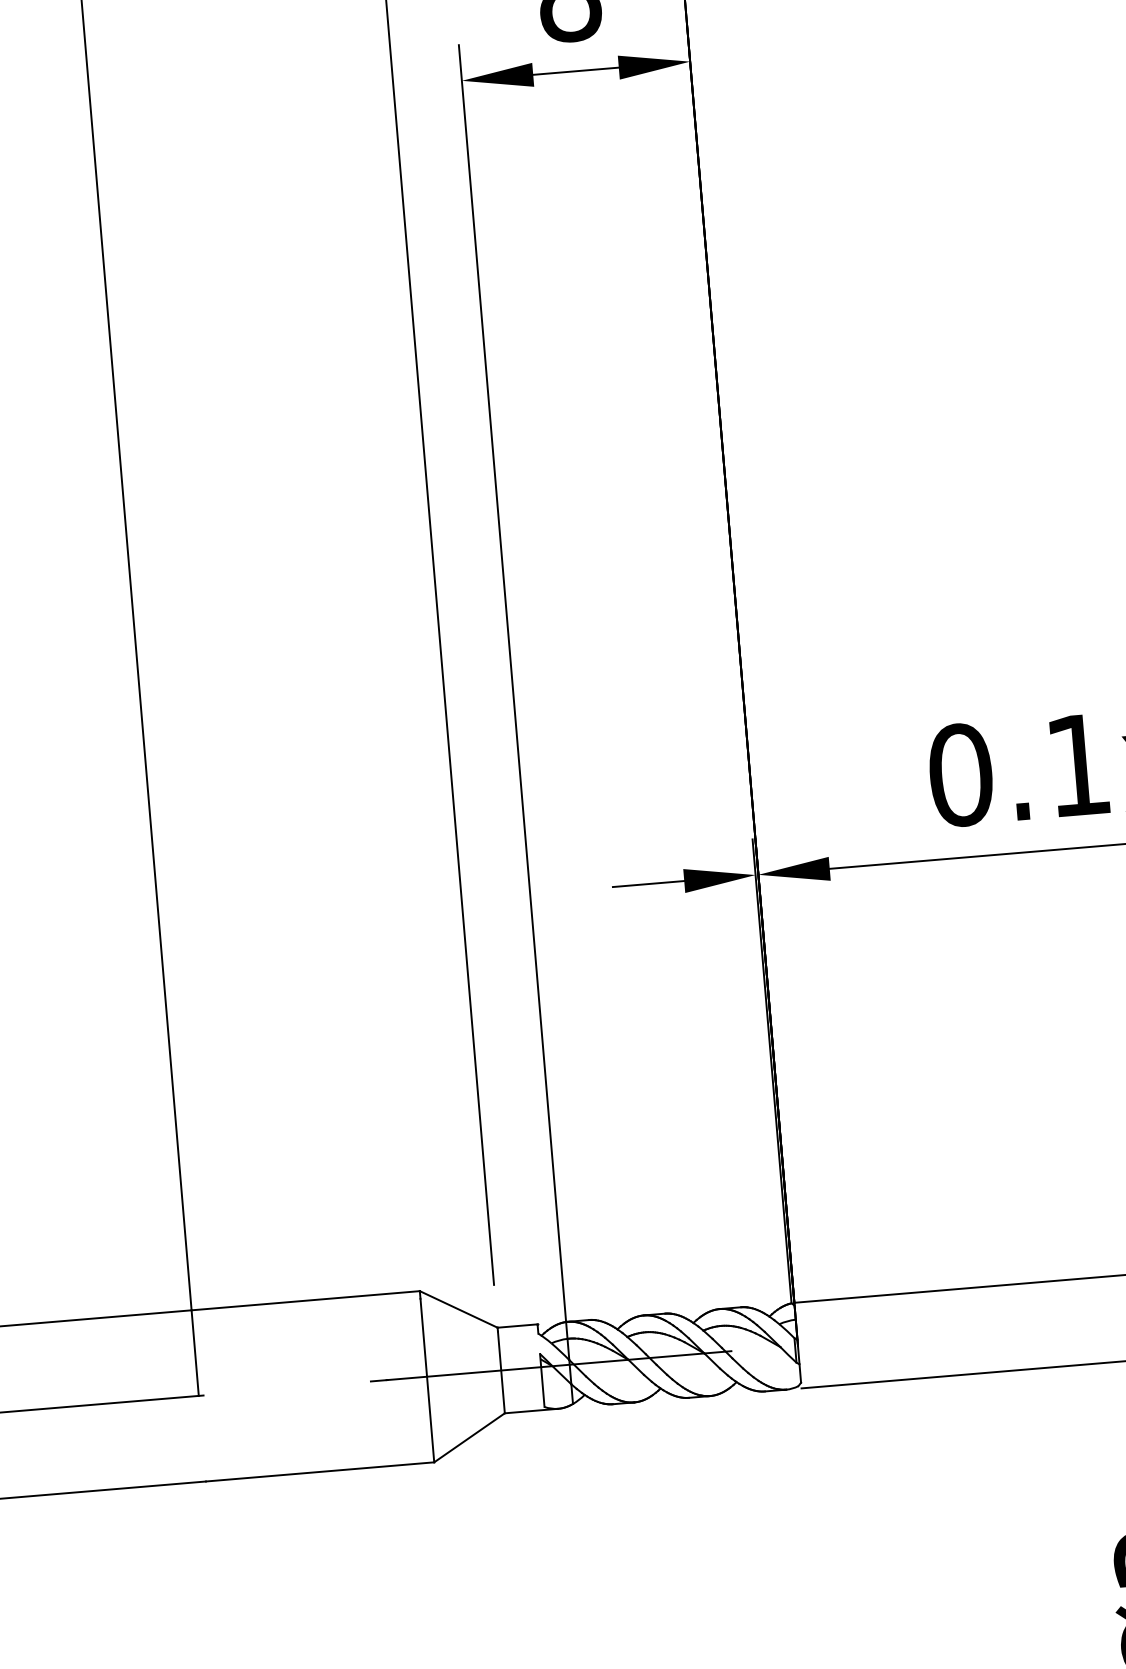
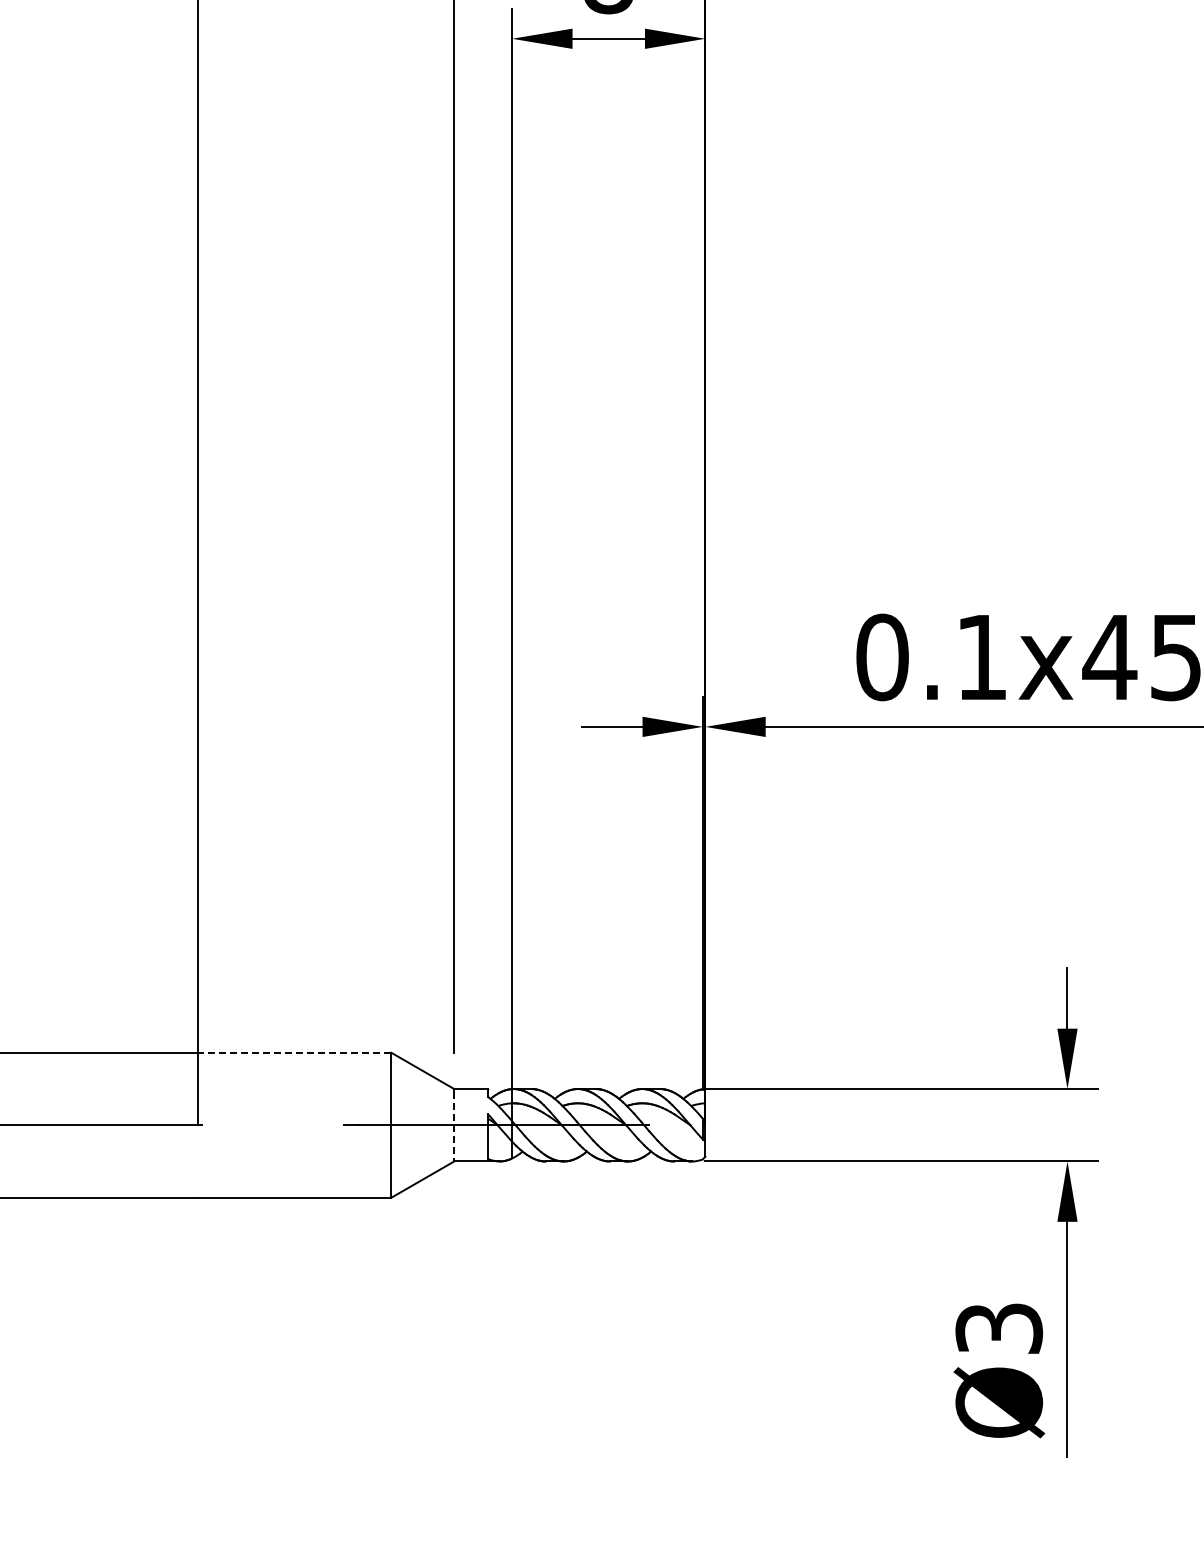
line: (305, 1300) -> (294, 1052), solid -> dashed
line: (501, 1371) -> (454, 1126), solid -> dashed

